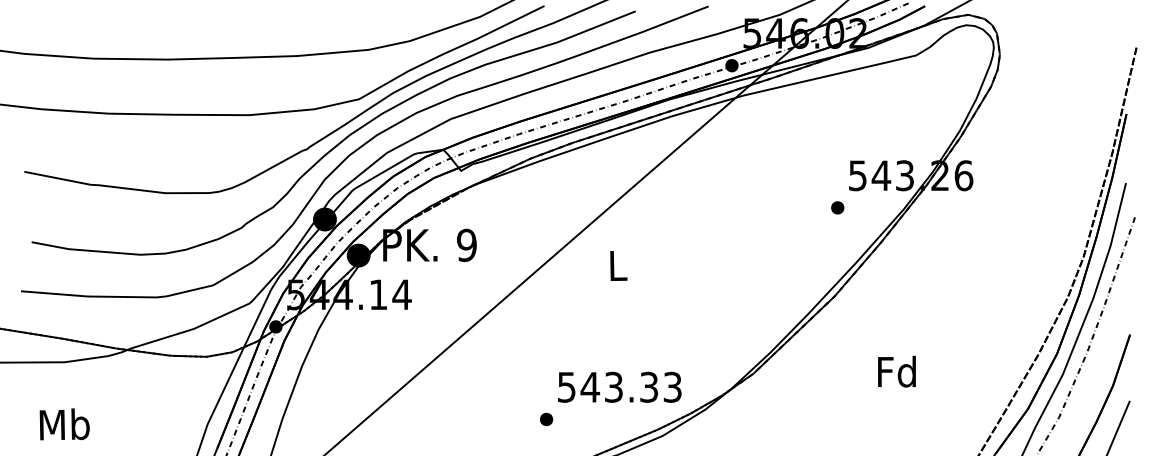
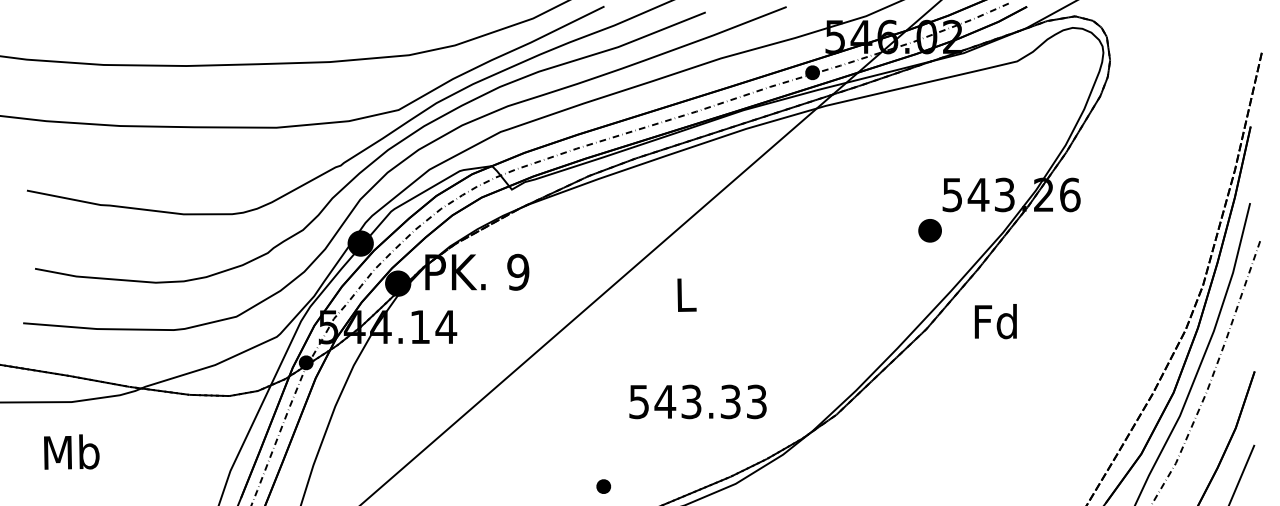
part: (837, 207) -> (929, 230), size x1.6
text: (896, 371) -> (995, 321), moved
text: (619, 386) -> (697, 401), moved
part: (546, 419) -> (603, 486), moved
text: (64, 423) -> (71, 451), moved

